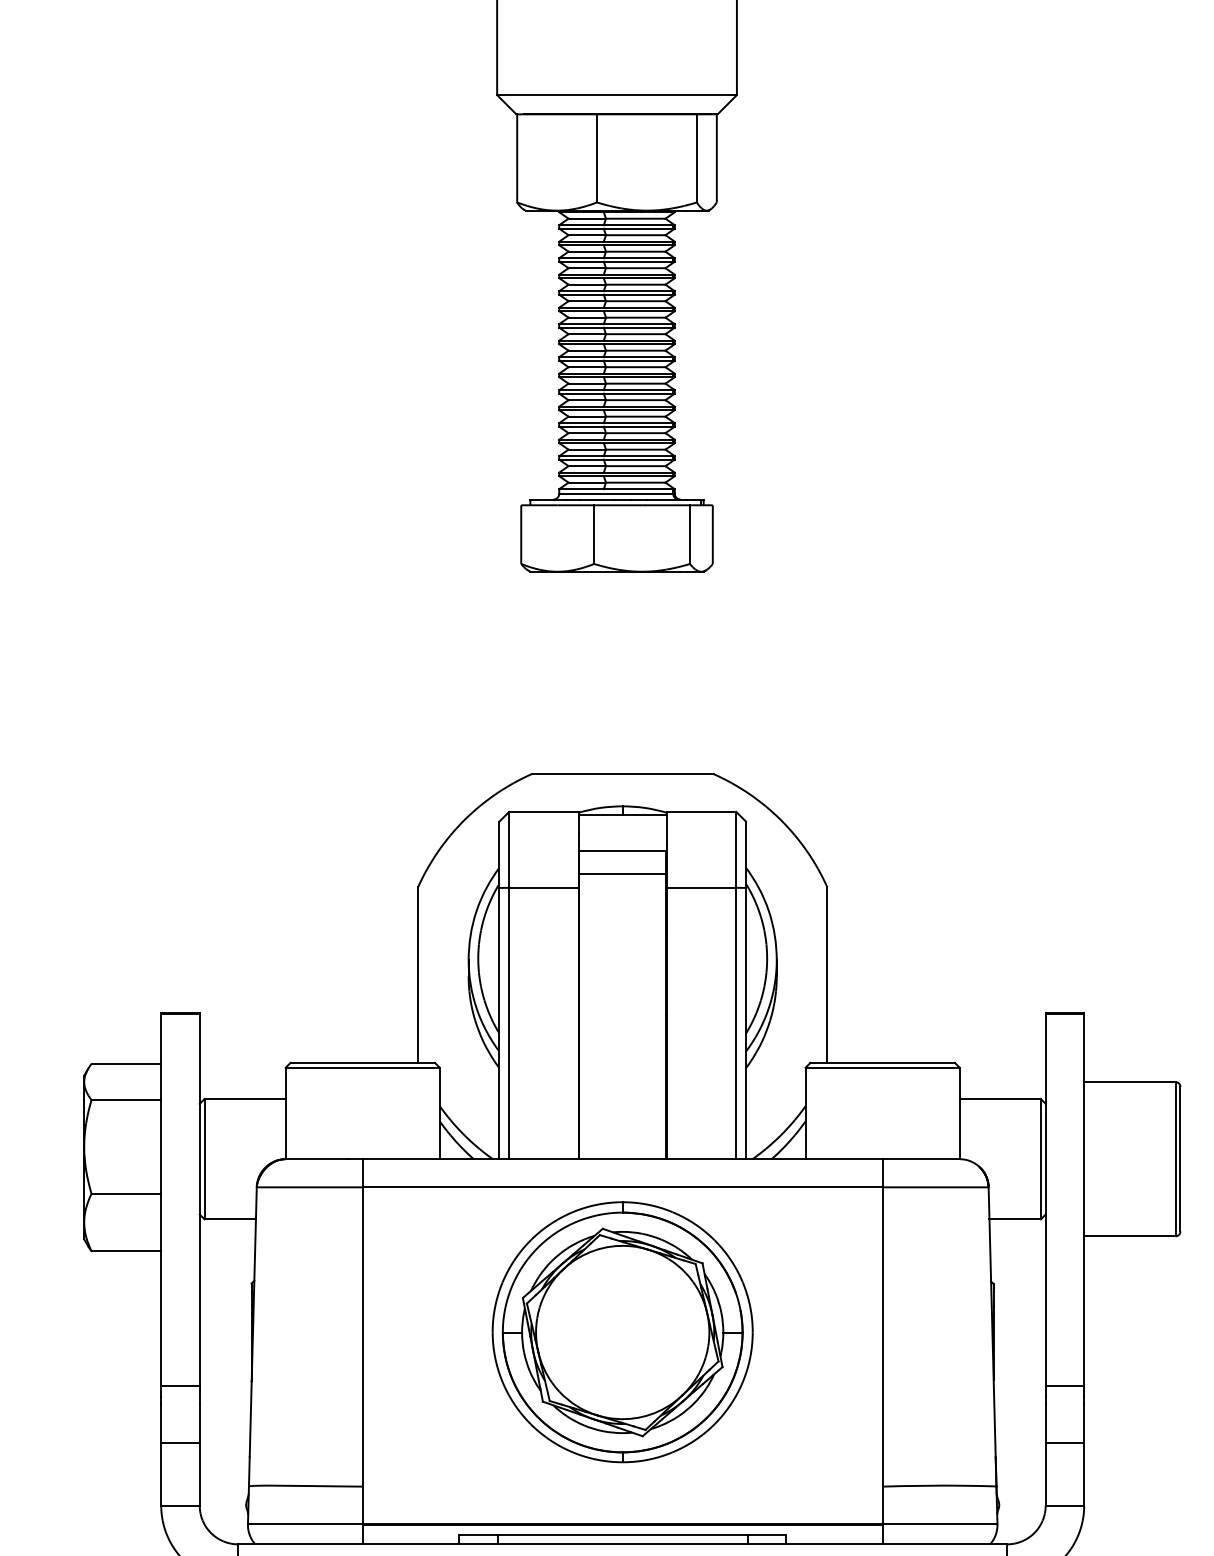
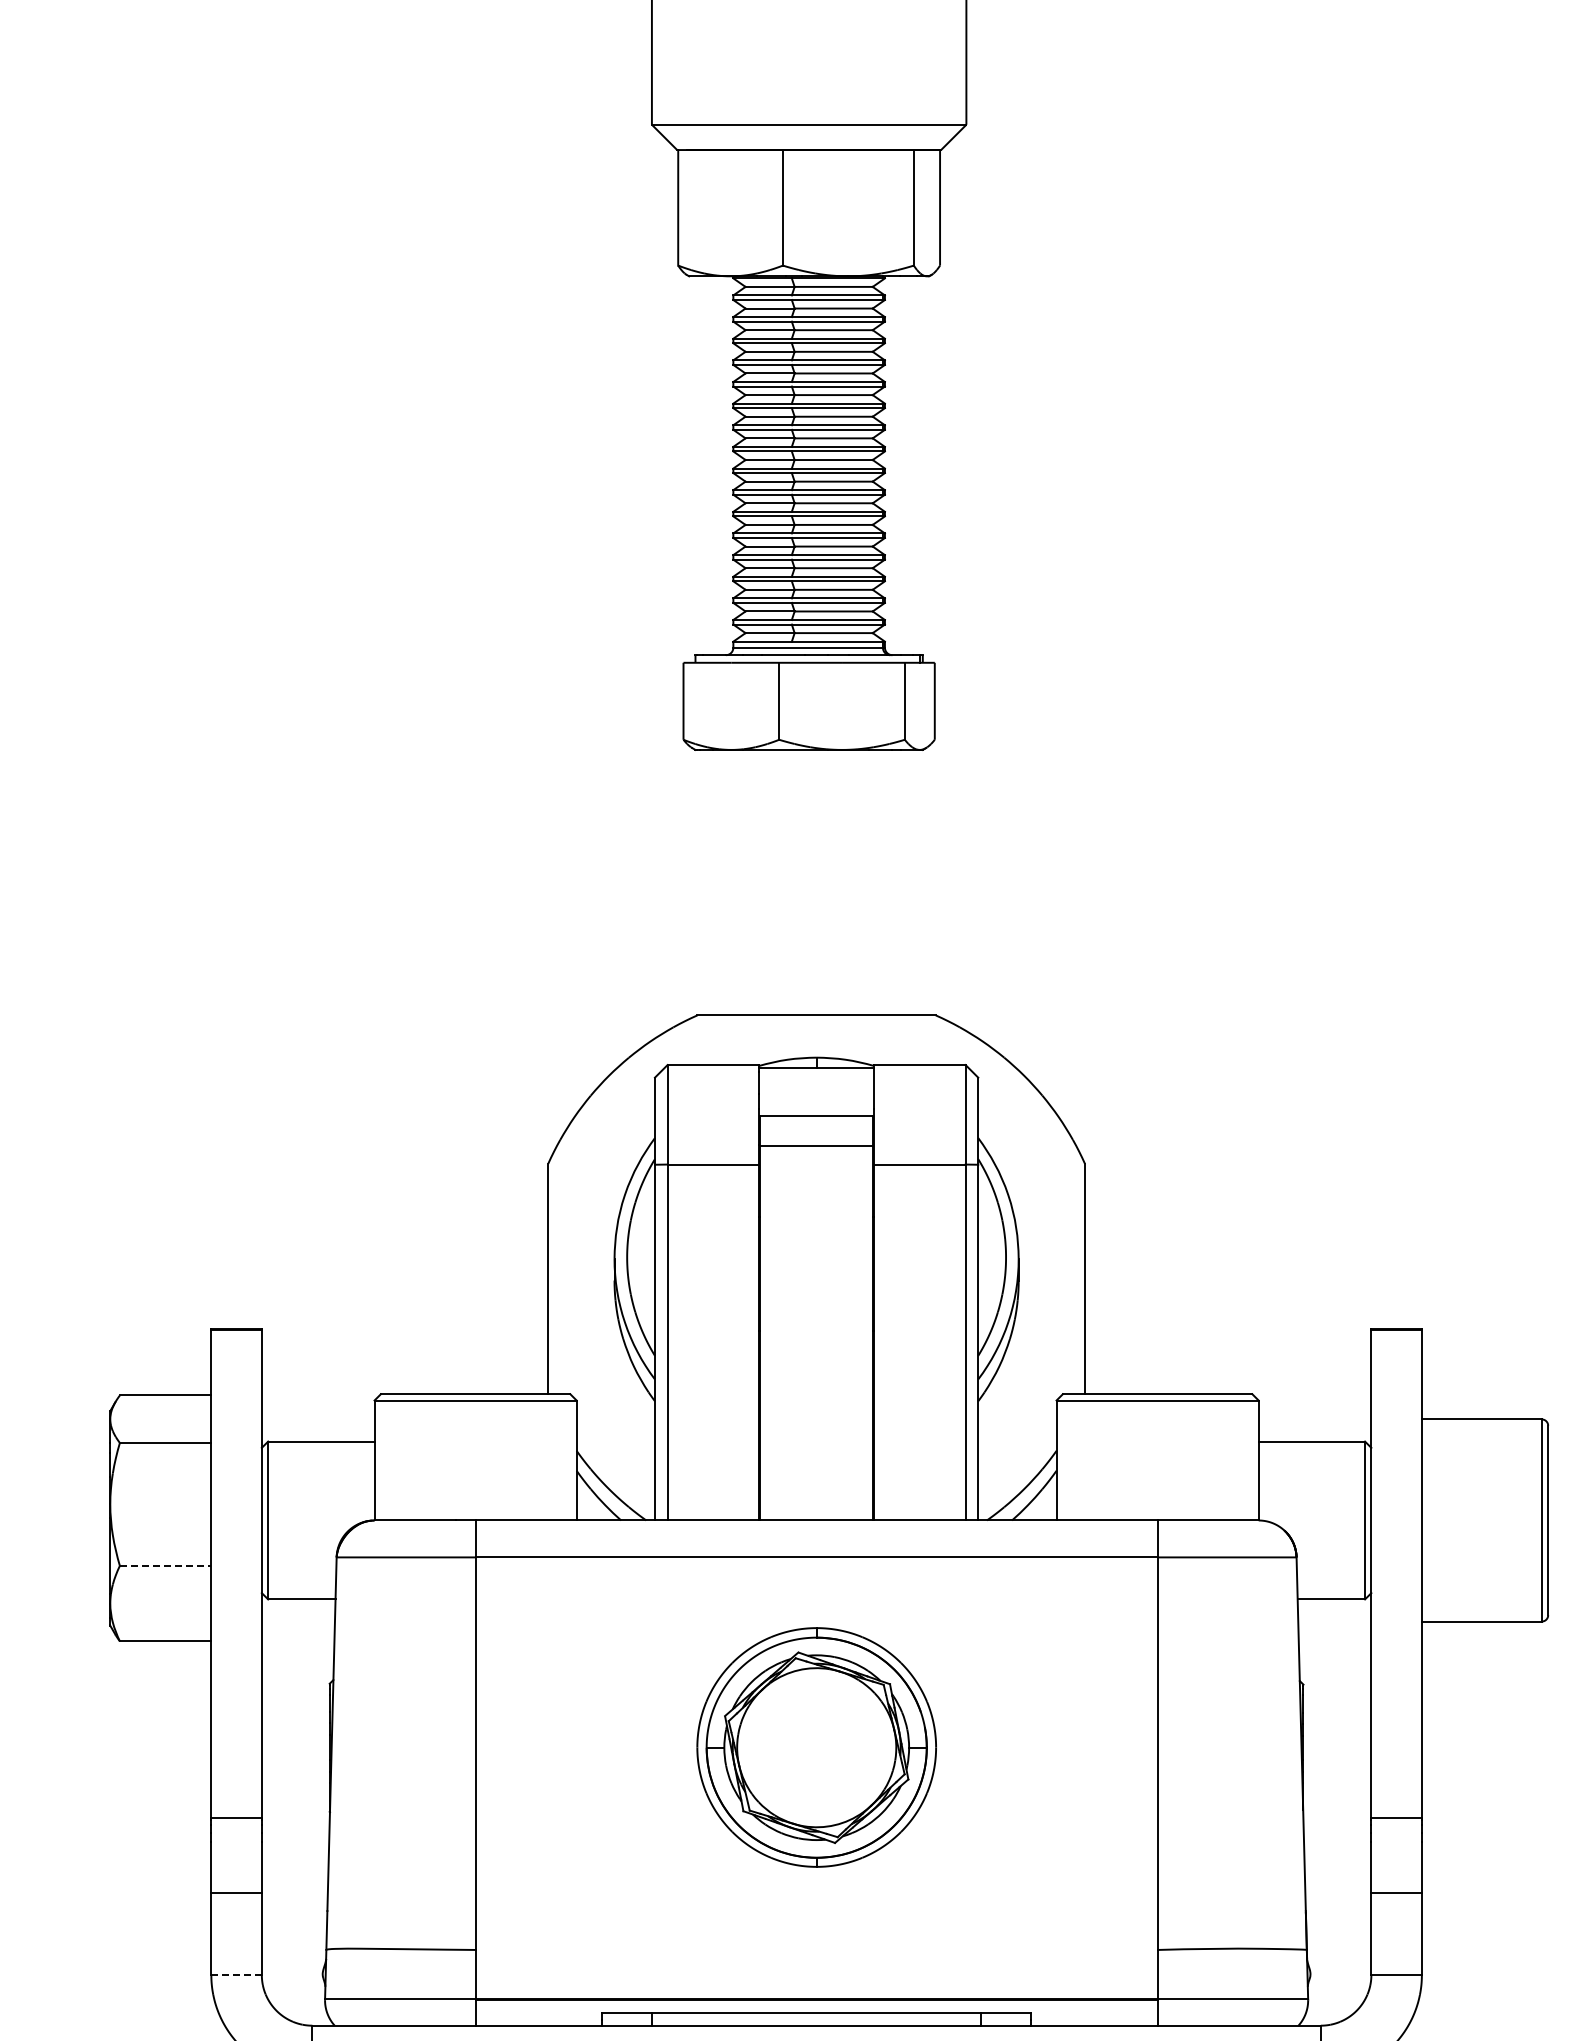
line: (126, 1193) -> (165, 1565), solid -> dashed
part: (622, 1332) -> (816, 1747), size x0.7
line: (180, 1506) -> (236, 1975), solid -> dashed

